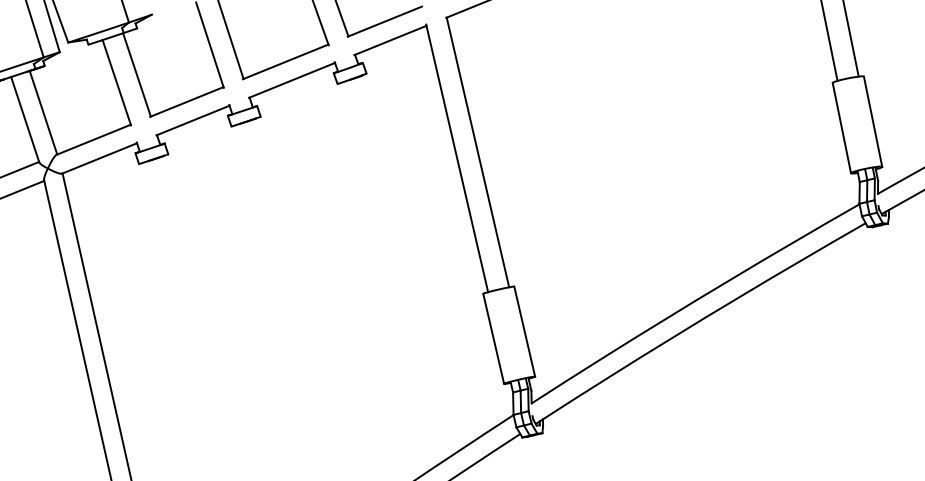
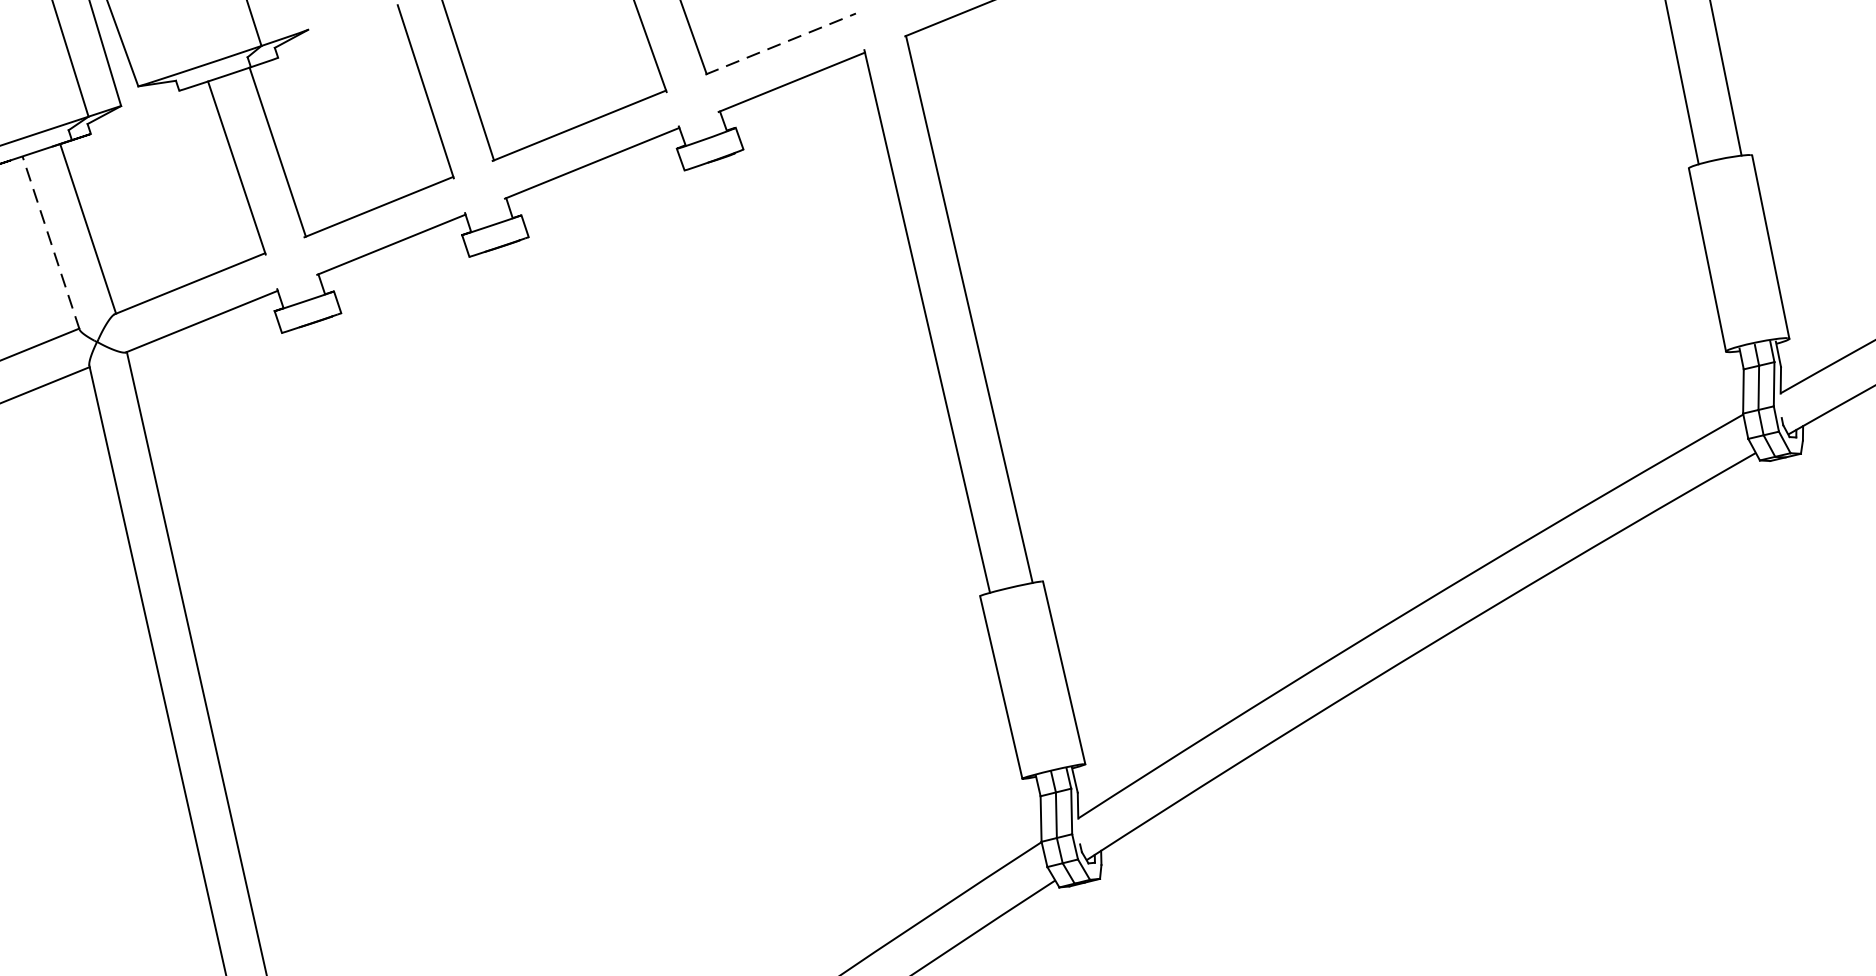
line: (385, 21) -> (781, 43), solid -> dashed
line: (25, 119) -> (51, 242), solid -> dashed

